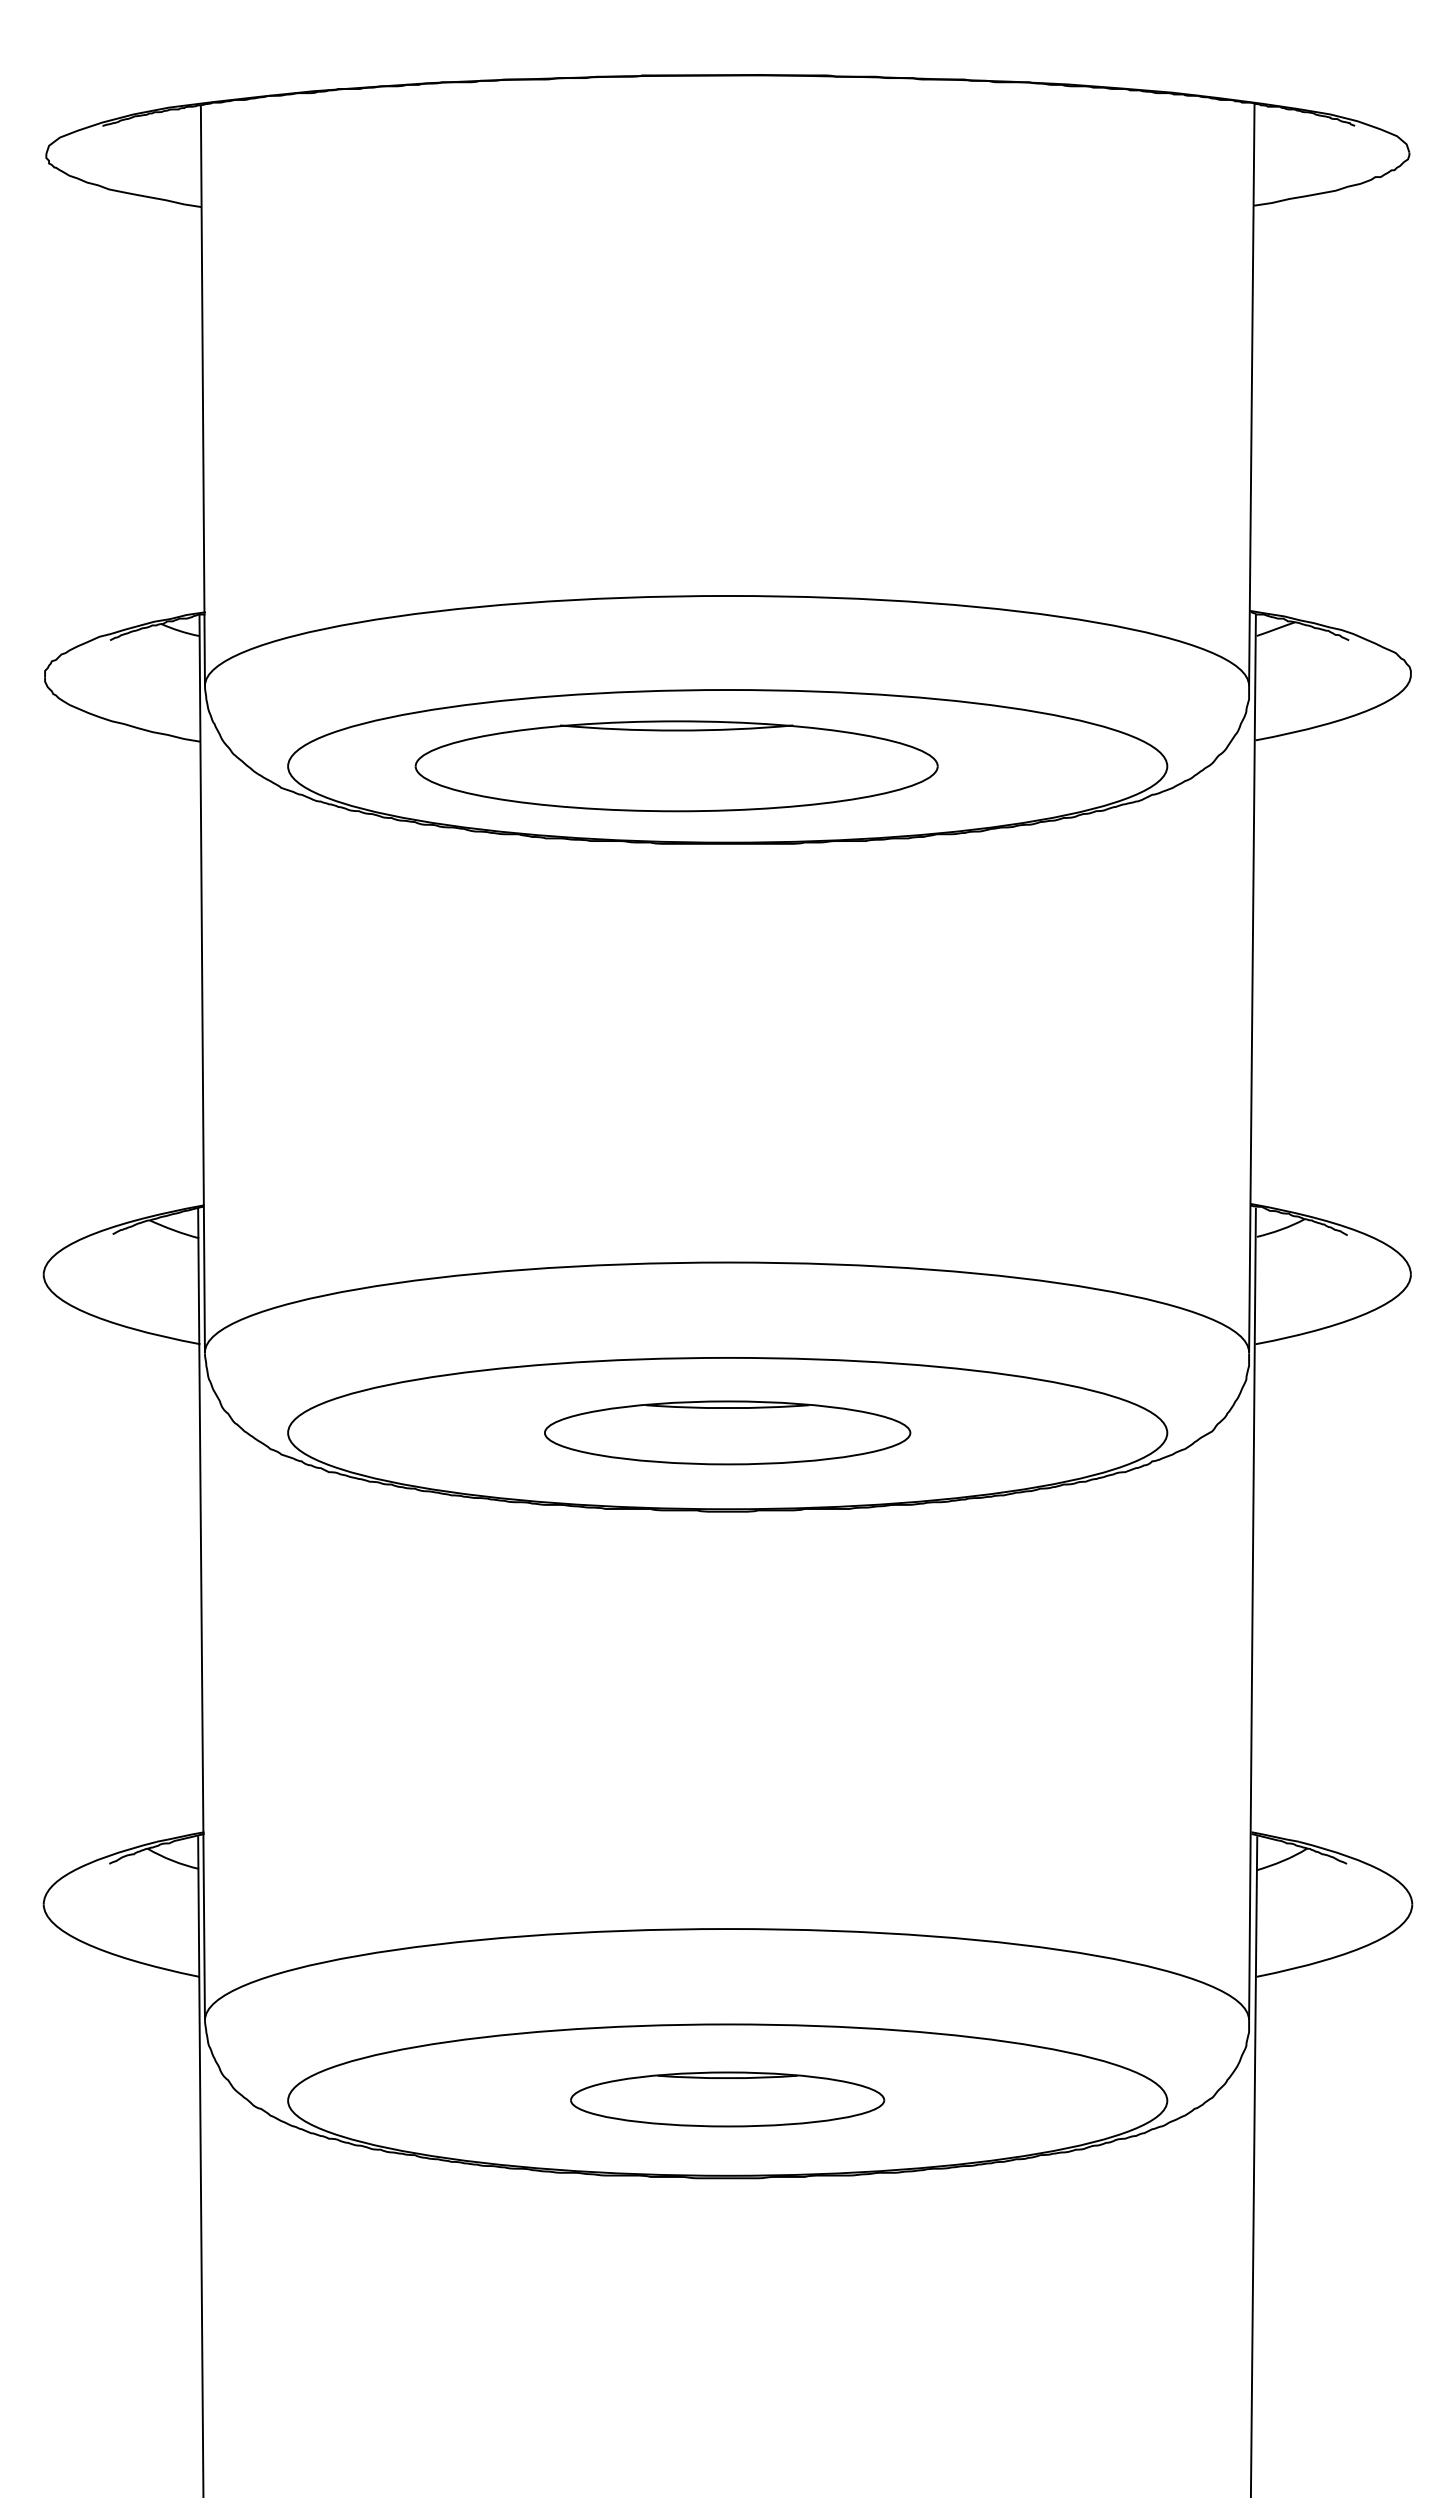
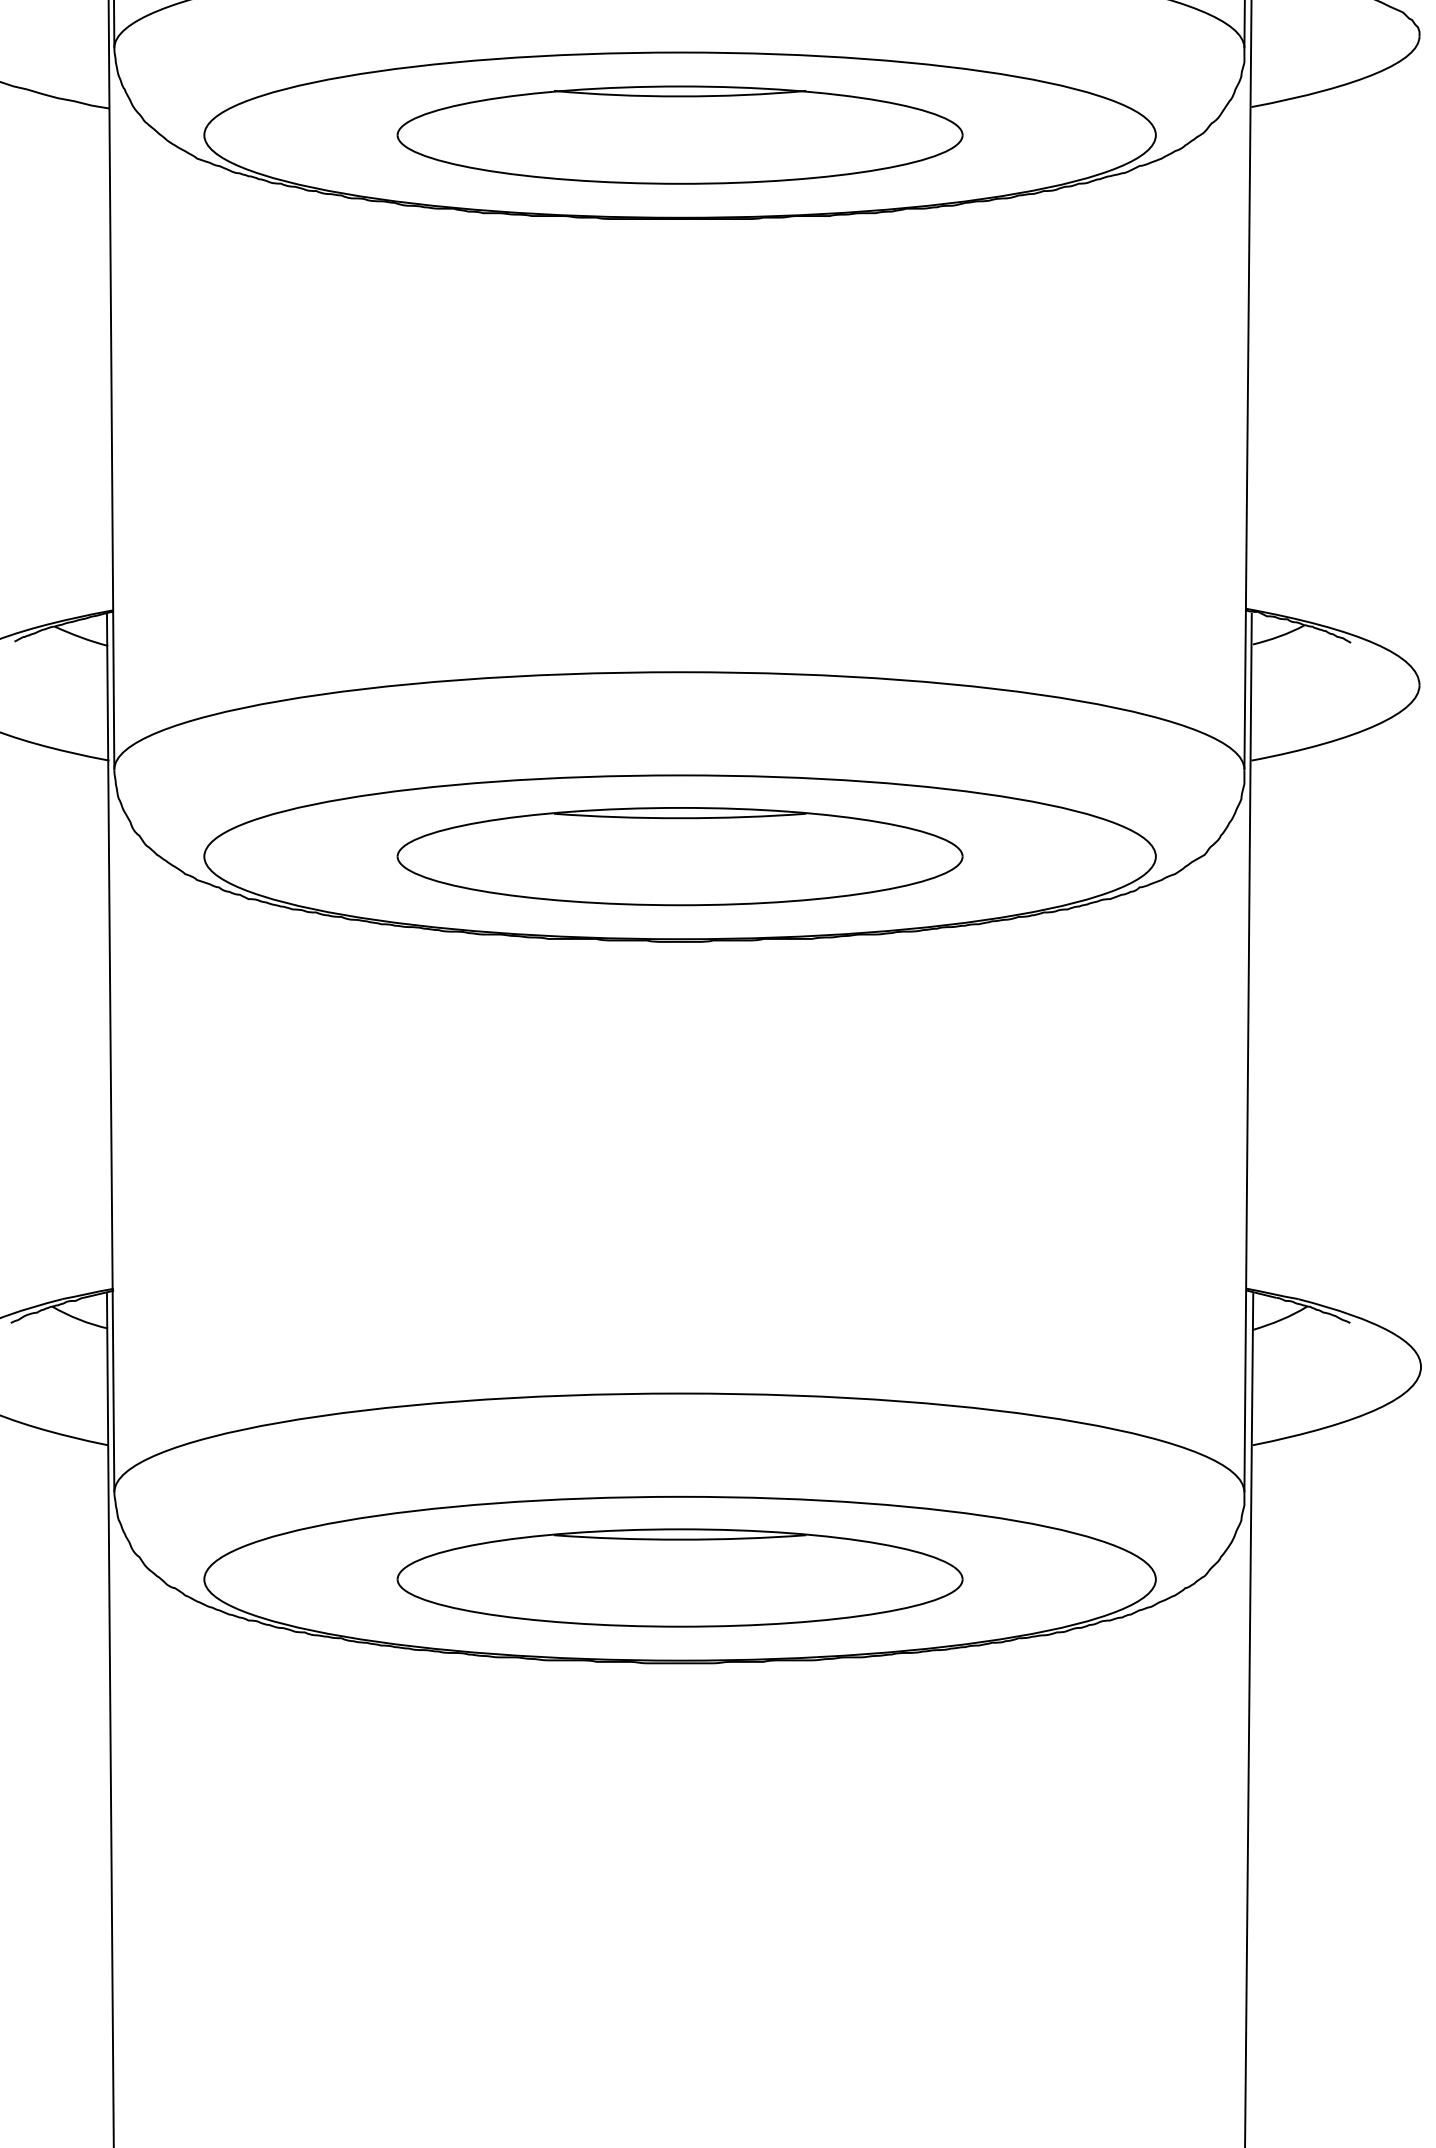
part: (676, 766) -> (679, 135), moved
part: (727, 1432) -> (679, 856), size x1.43
part: (727, 2099) -> (679, 1578), size x1.67

